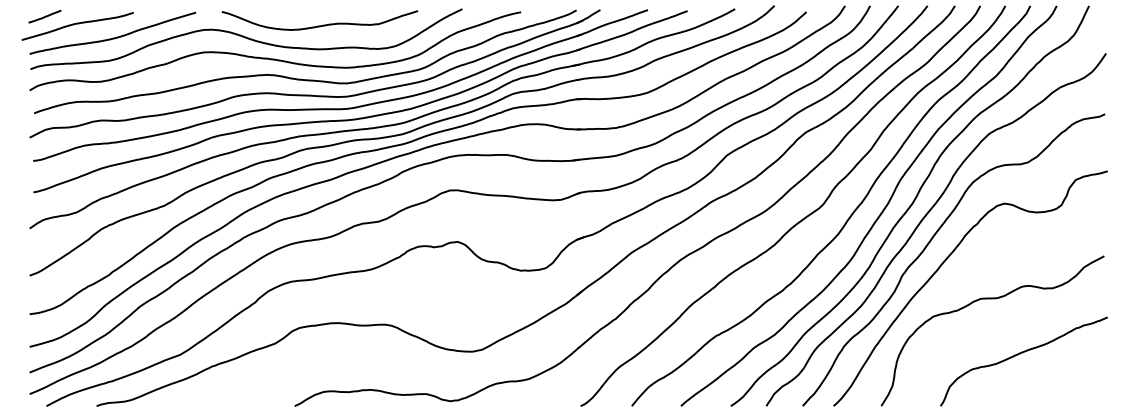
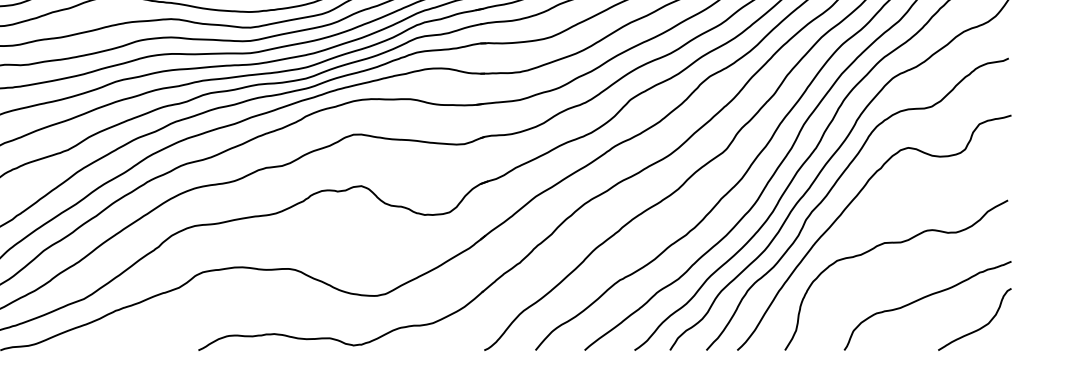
curve: (1077, 382) -> (981, 326), added

